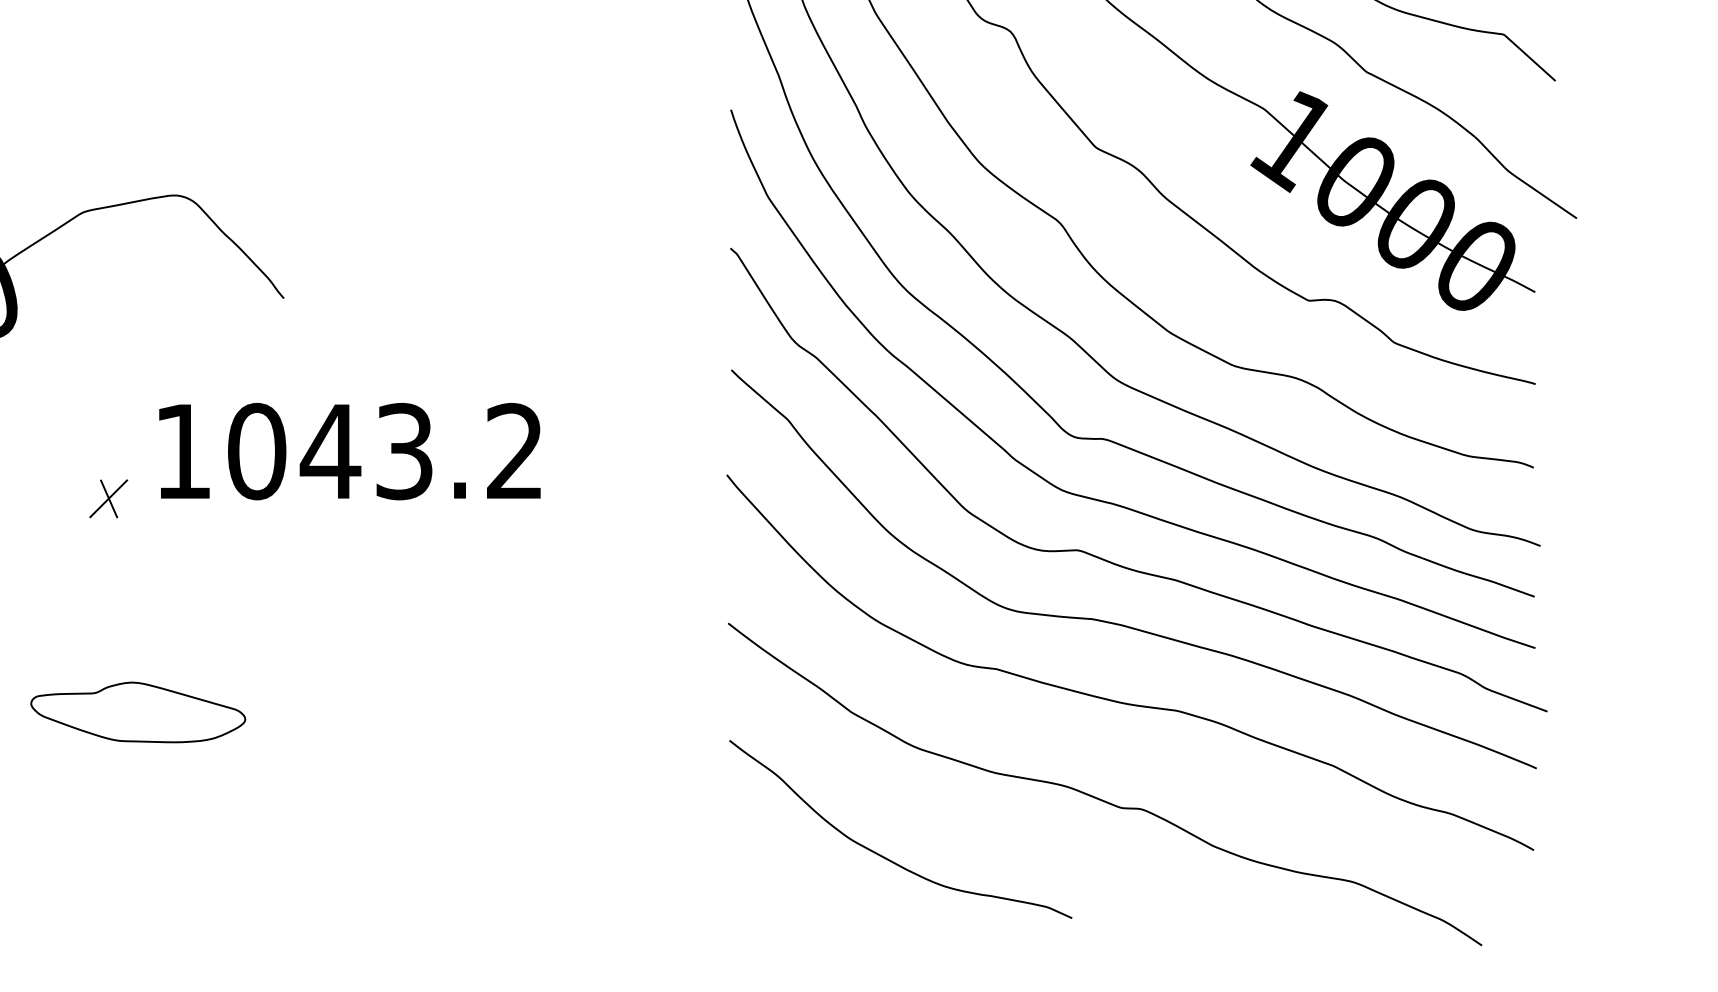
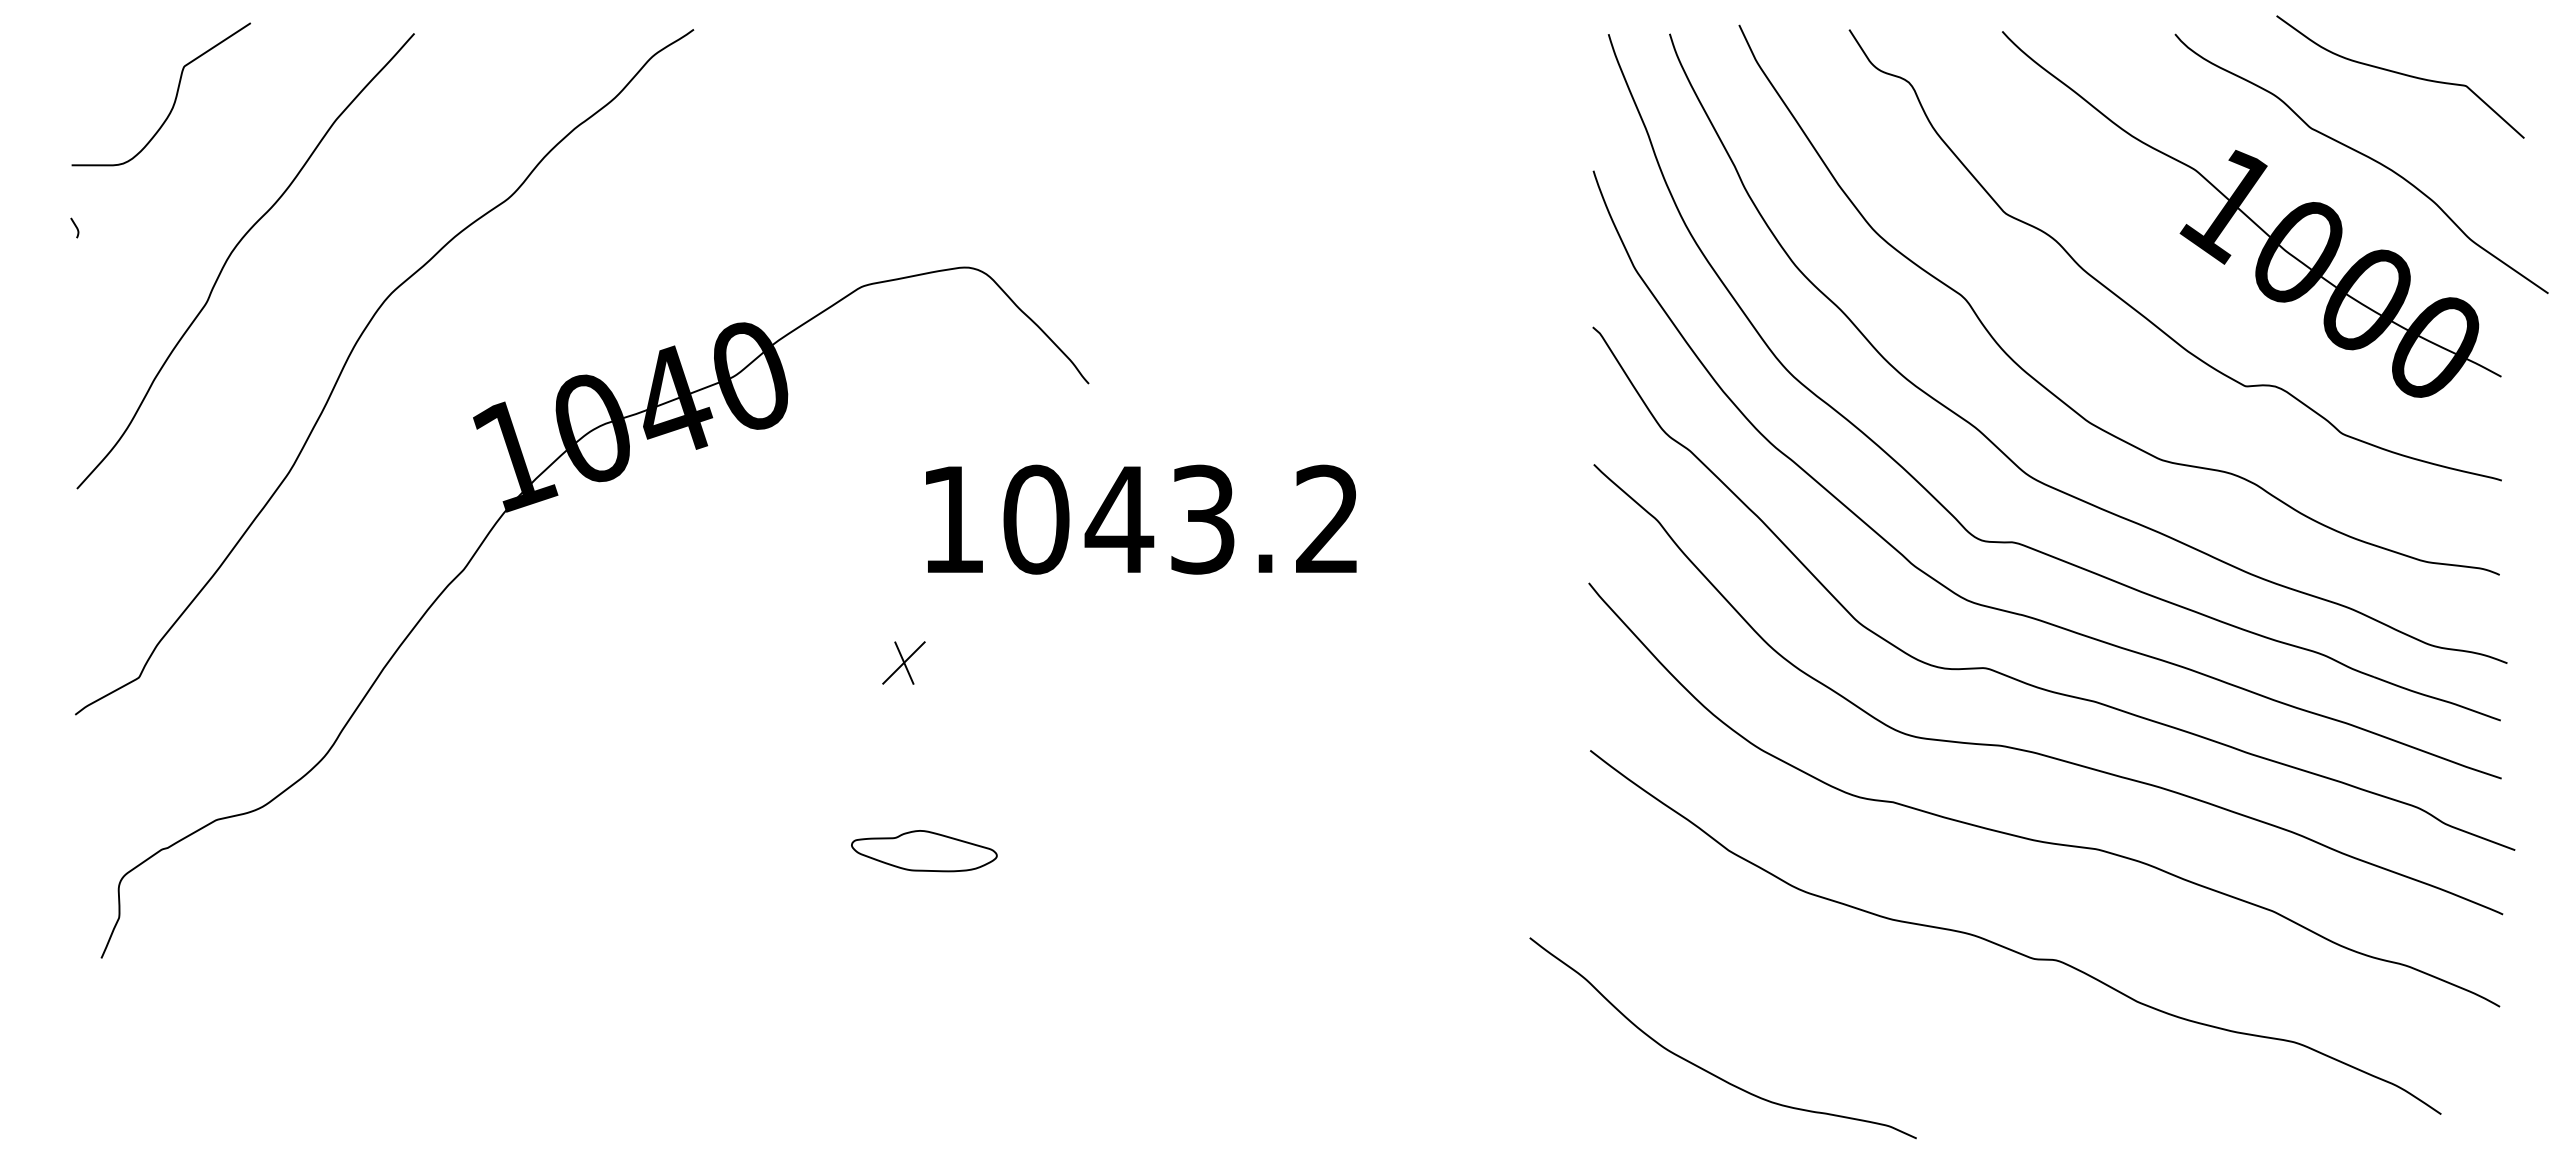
text: (350, 451) -> (1141, 519), moved
part: (108, 498) -> (903, 662), moved
part: (138, 711) -> (924, 850), size x0.6
curve: (886, 858) -> (1707, 1070), moved

